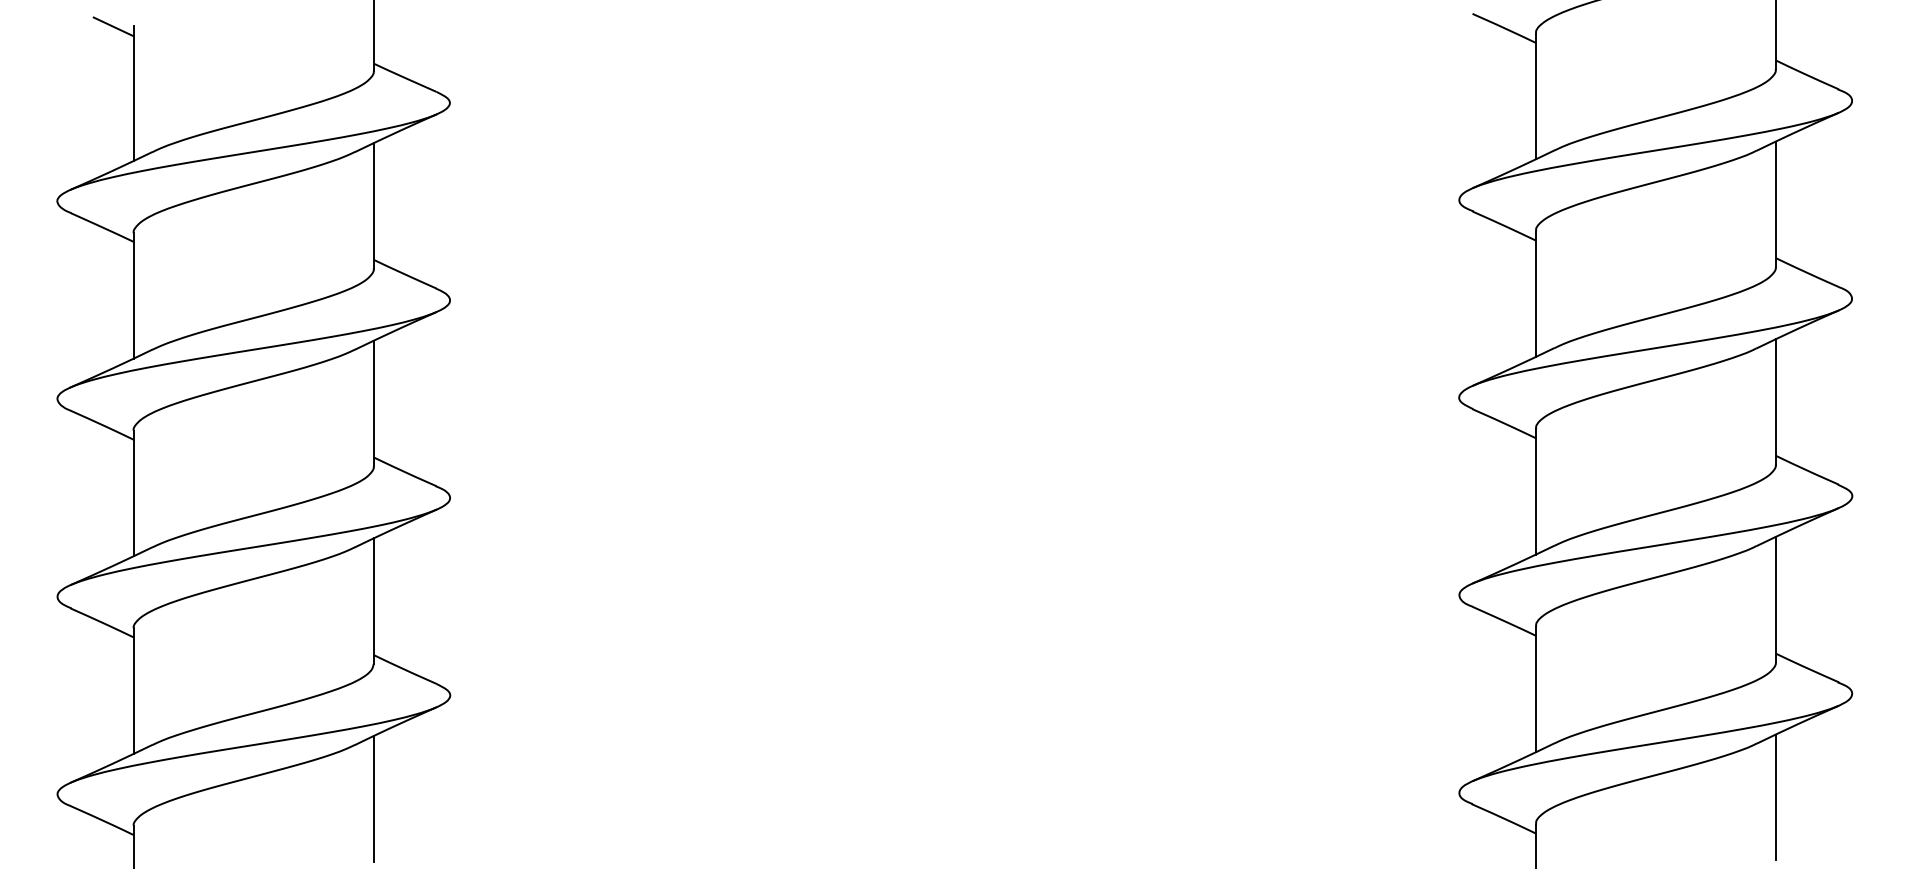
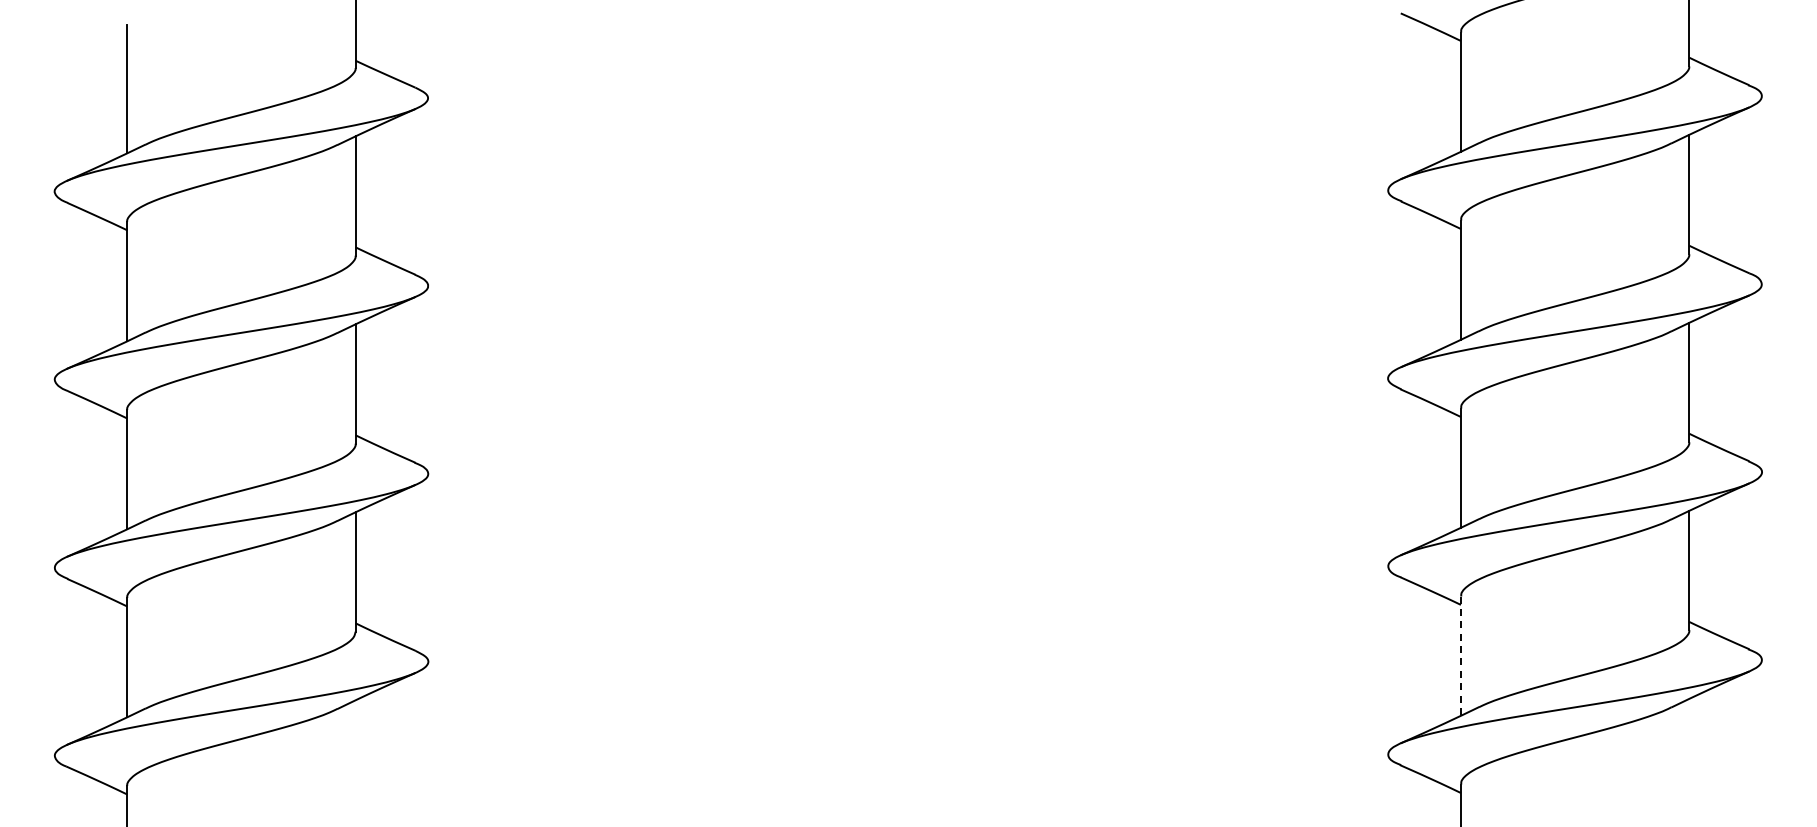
line: (113, 26) -> (108, 25), removed
line: (1535, 689) -> (1460, 656), solid -> dashed
line: (1776, 797) -> (1689, 758), removed
line: (373, 798) -> (355, 759), removed

